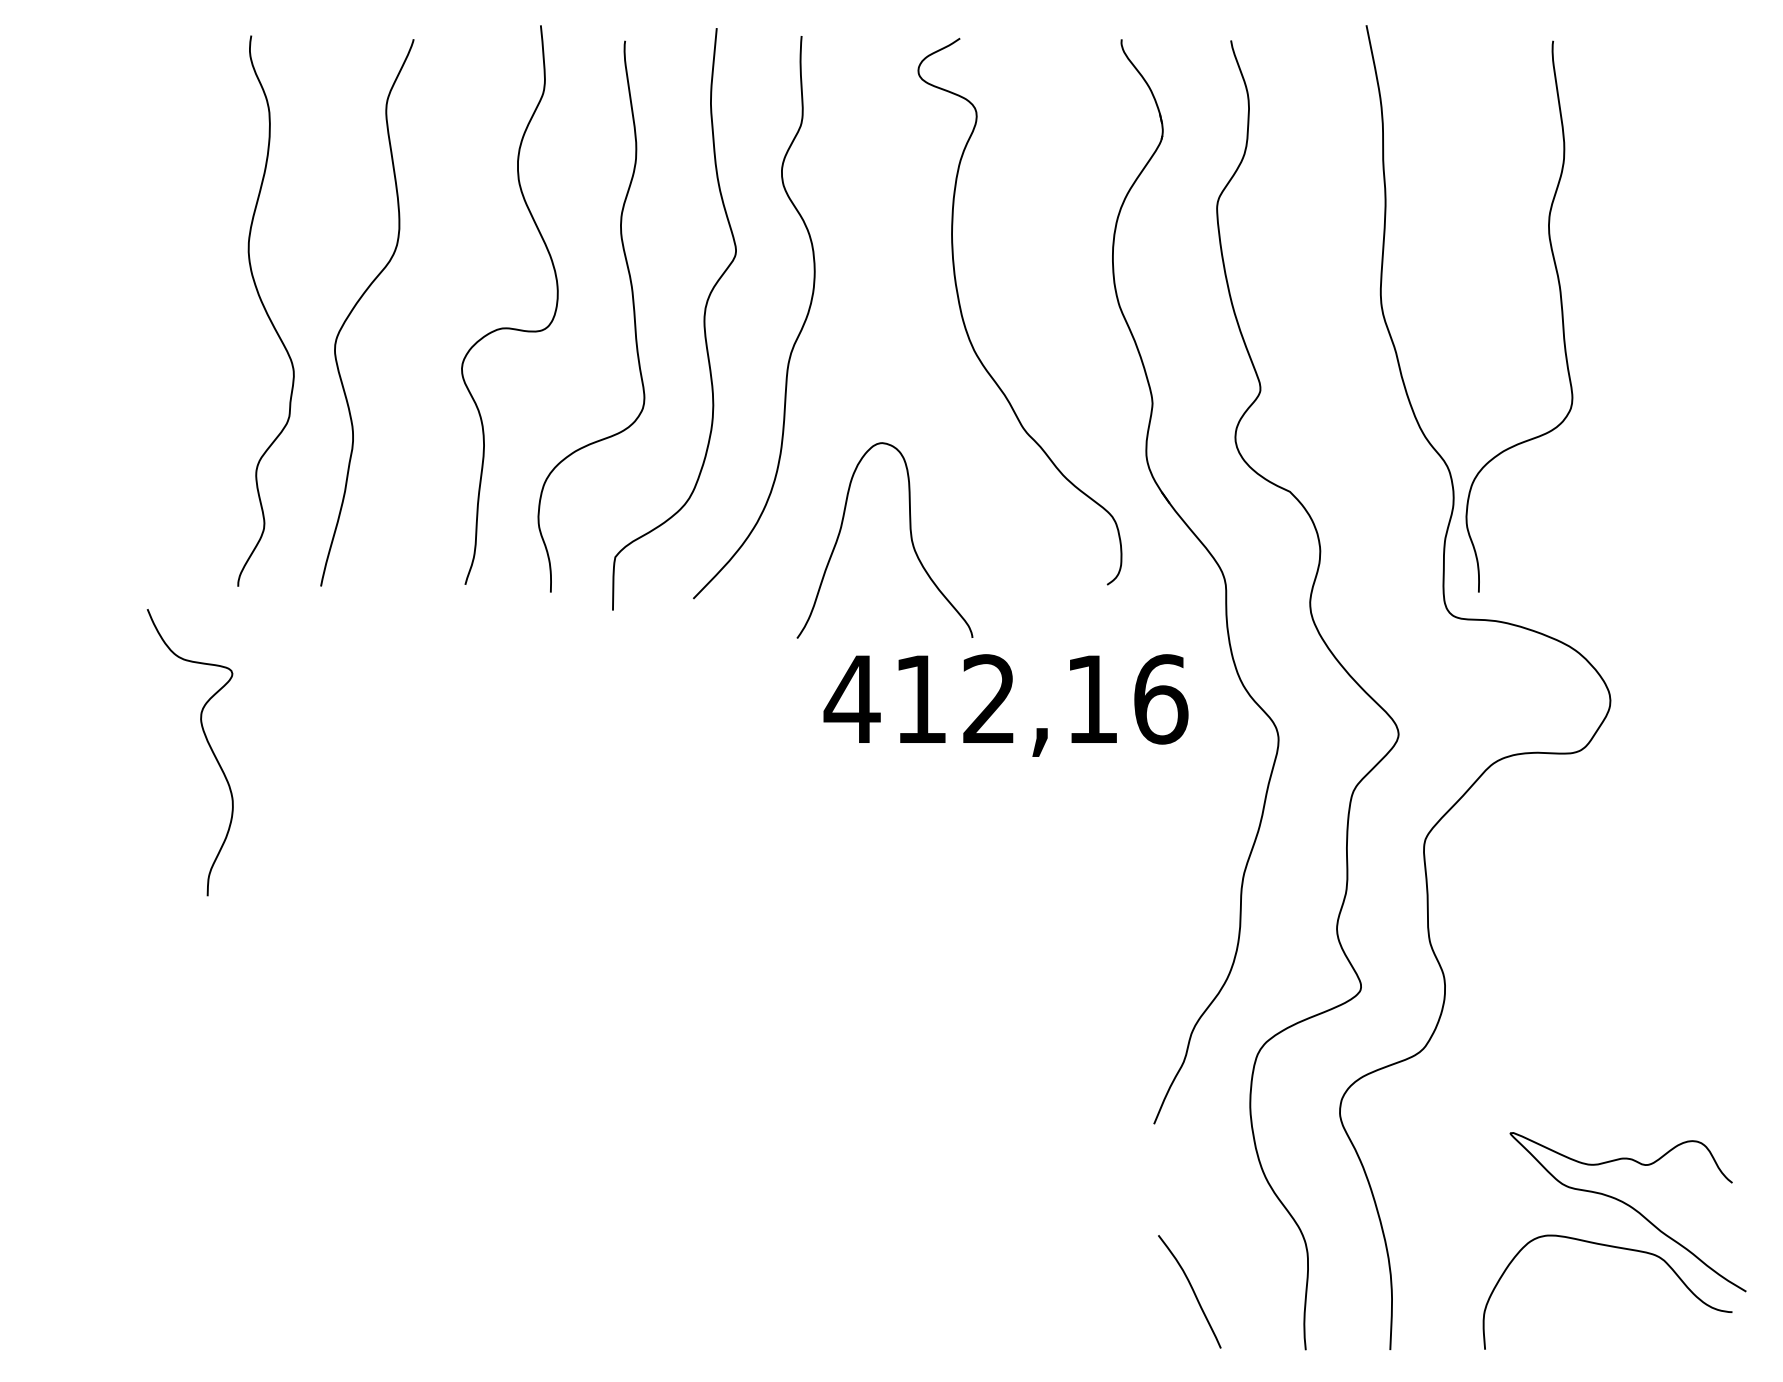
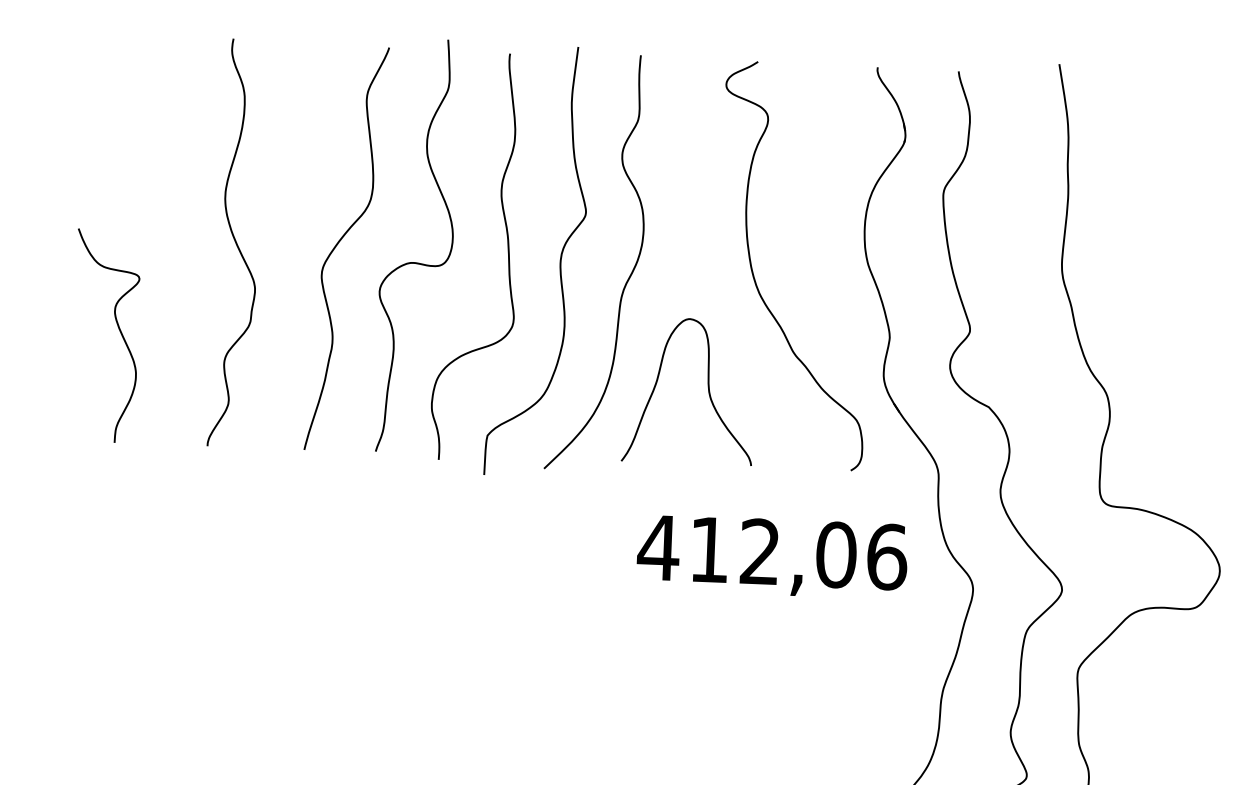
part: (357, 304) -> (339, 242), moved
curve: (1561, 316) -> (1195, 285), removed
curve: (910, 538) -> (708, 390), moved
text: (1092, 699) -> (836, 555), 412,16 -> 412,06
curve: (207, 743) -> (118, 329), moved

